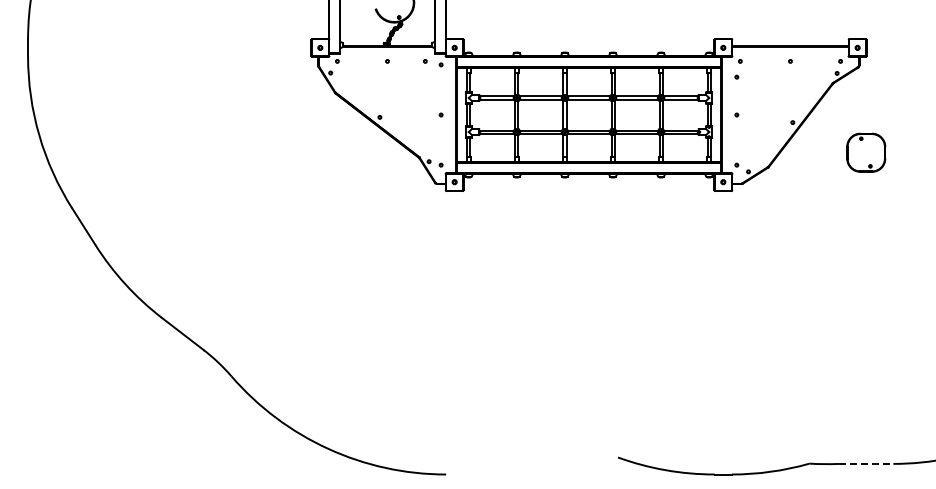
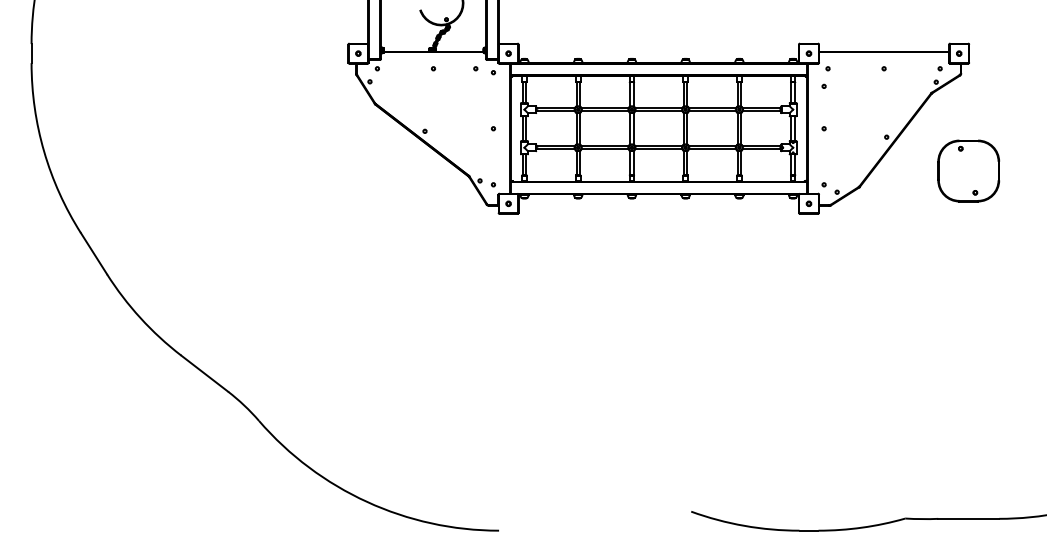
part: (866, 152) -> (969, 170), size x1.43
line: (866, 463) -> (969, 518), dashed -> solid

